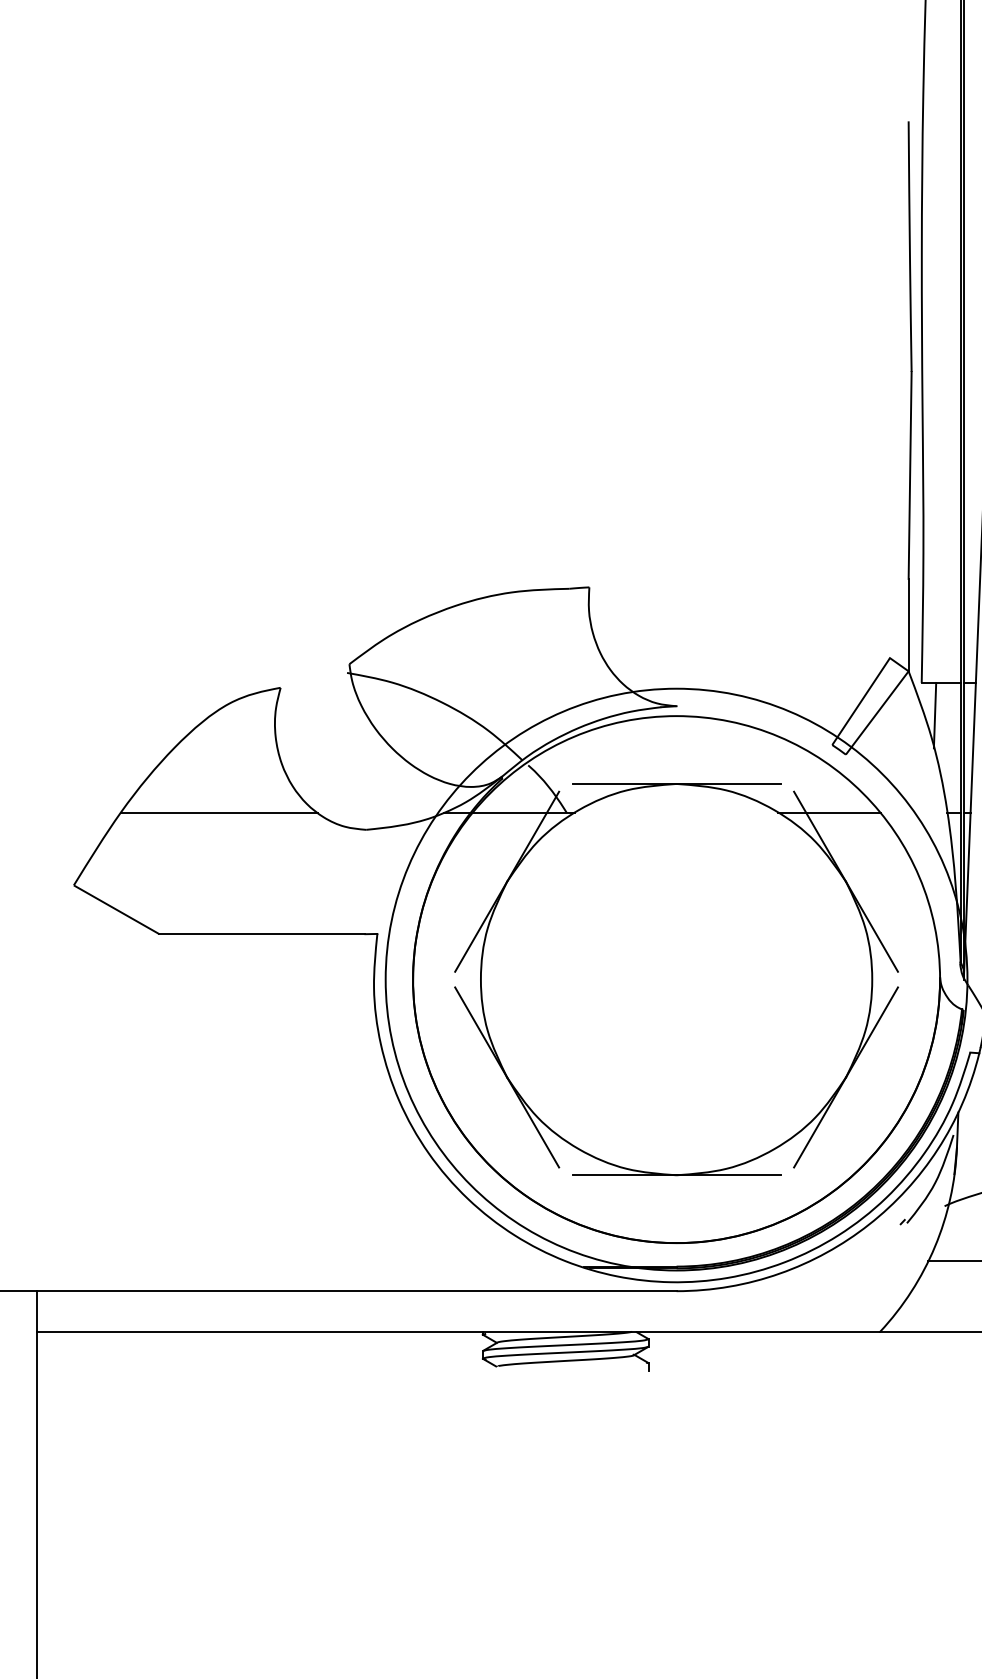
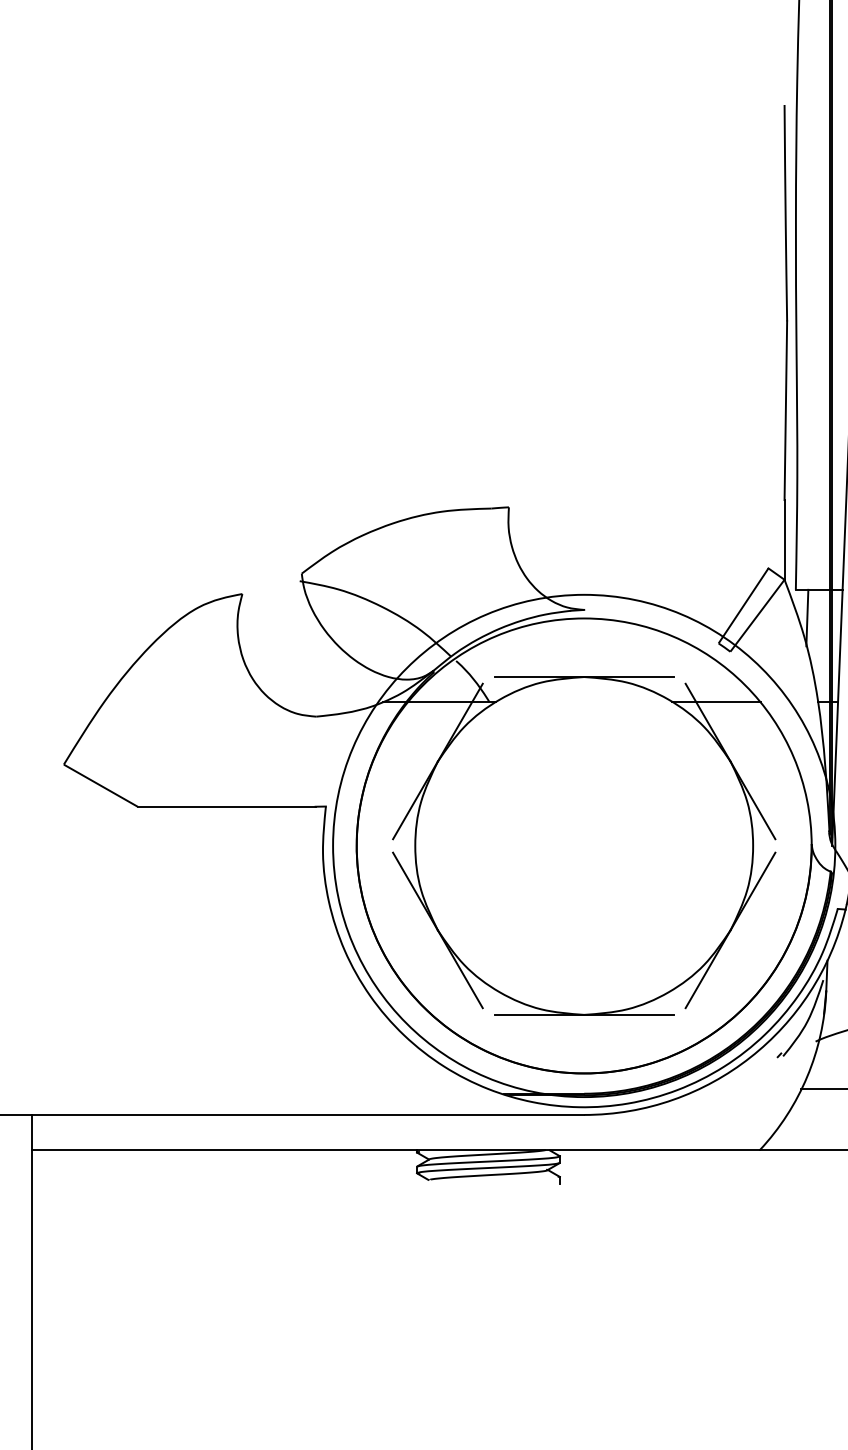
line: (219, 813) -> (189, 702), removed

